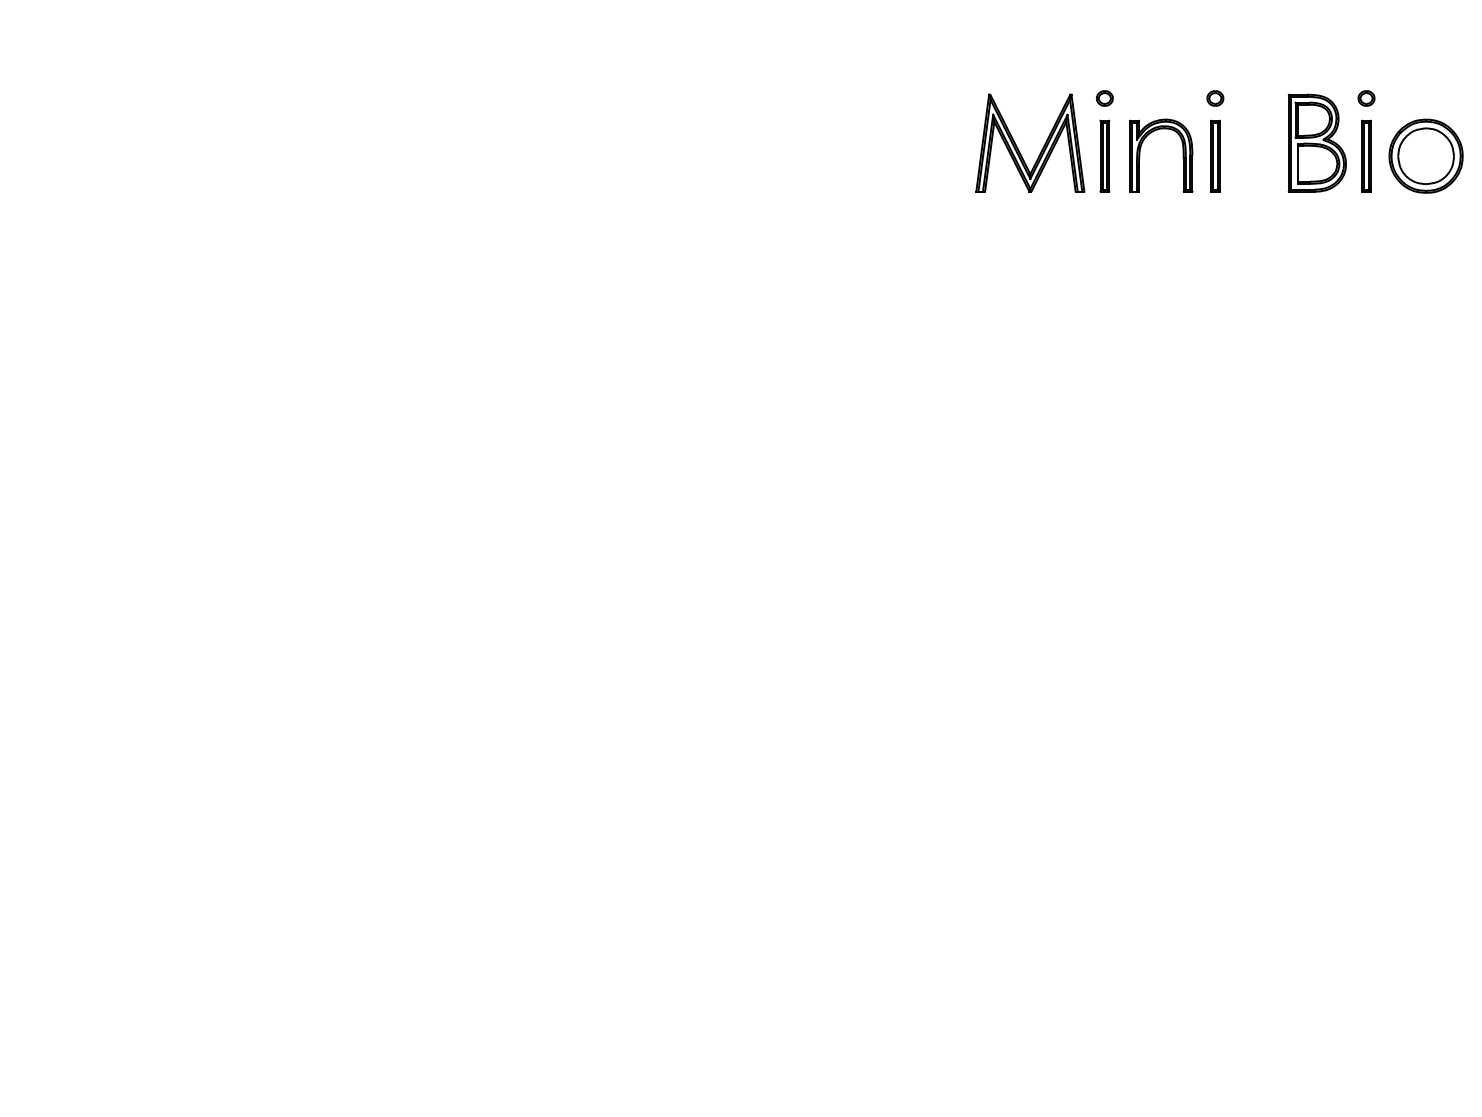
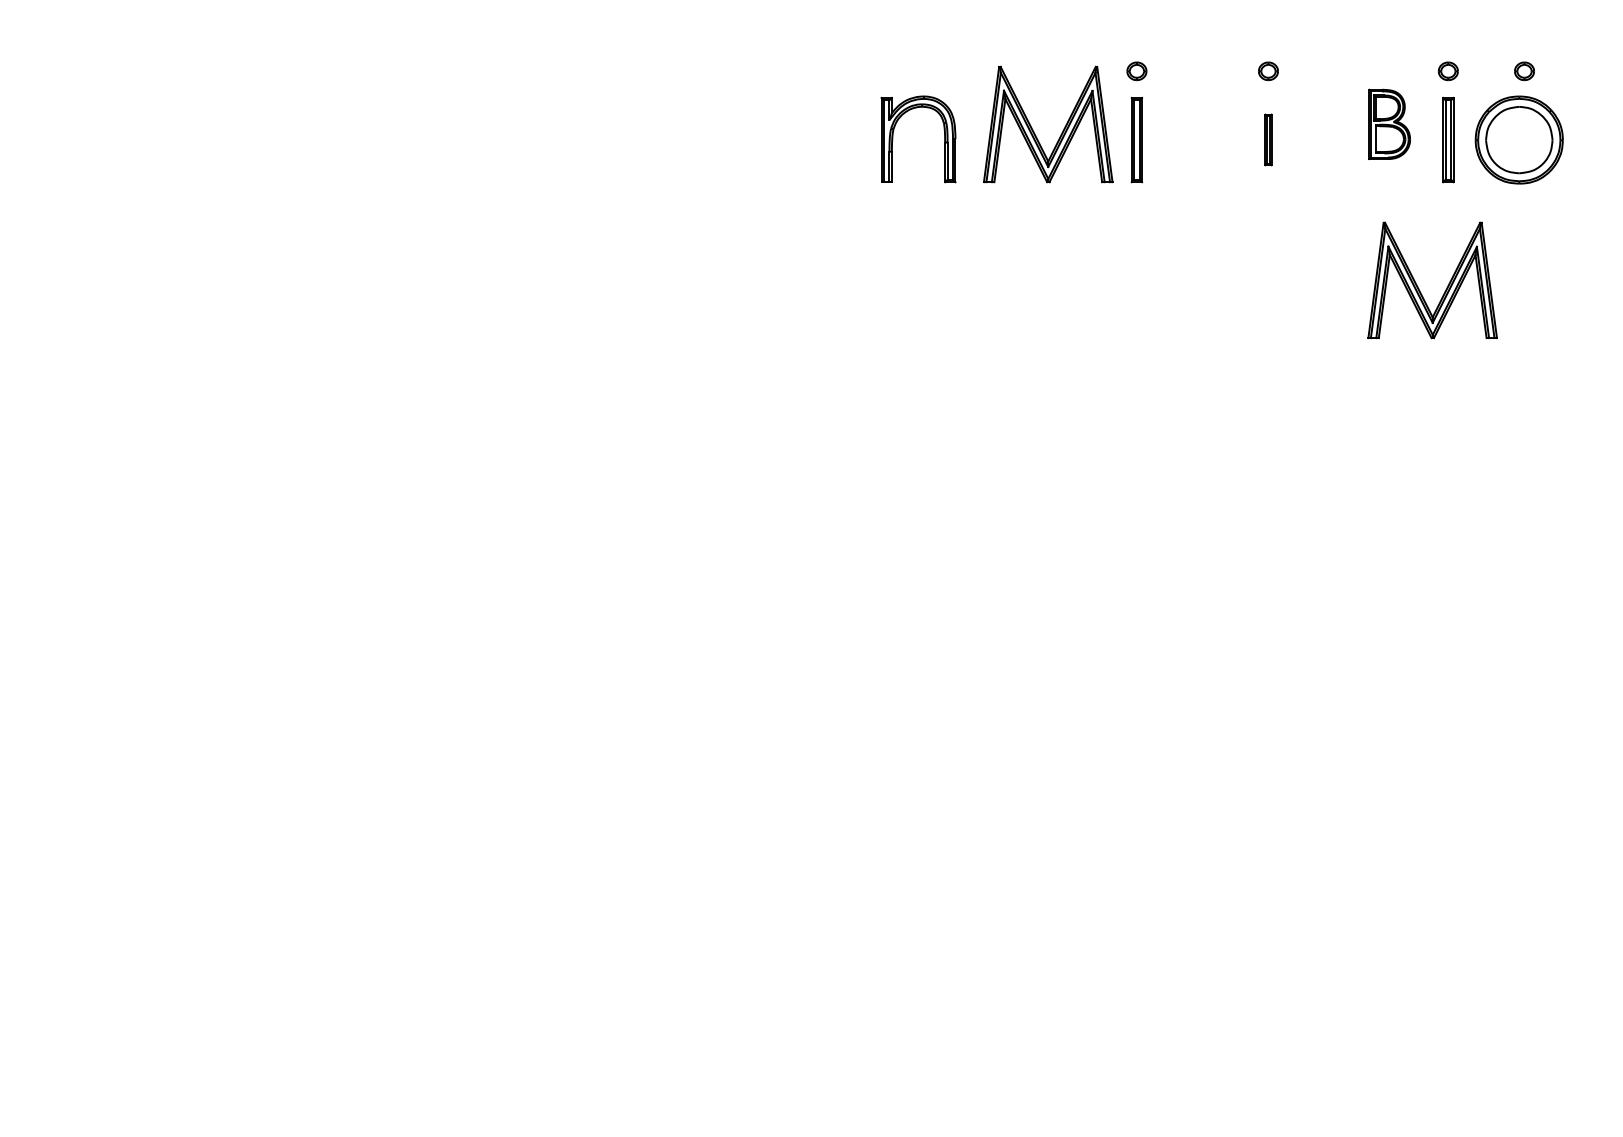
part: (1430, 98) -> (1524, 71), added
part: (1316, 142) -> (1388, 123), size x0.6
part: (1140, 155) -> (893, 139), moved
part: (1215, 155) -> (1268, 139), size x0.6
part: (1365, 278) -> (1447, 285), added

